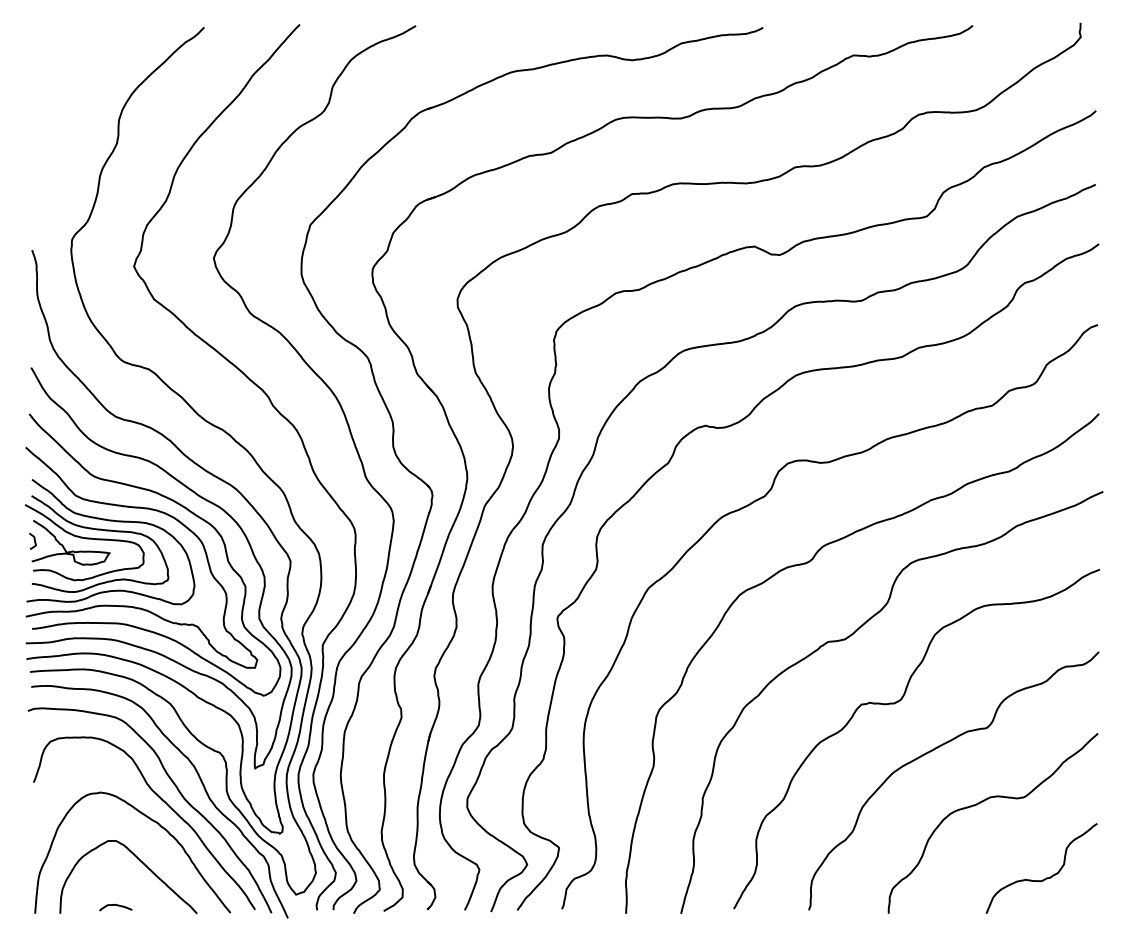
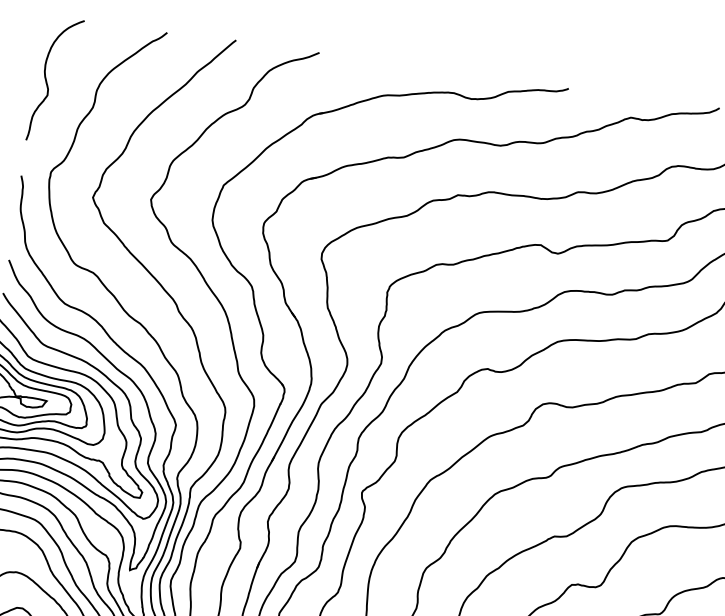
curve: (49, 116) -> (47, 81), added

